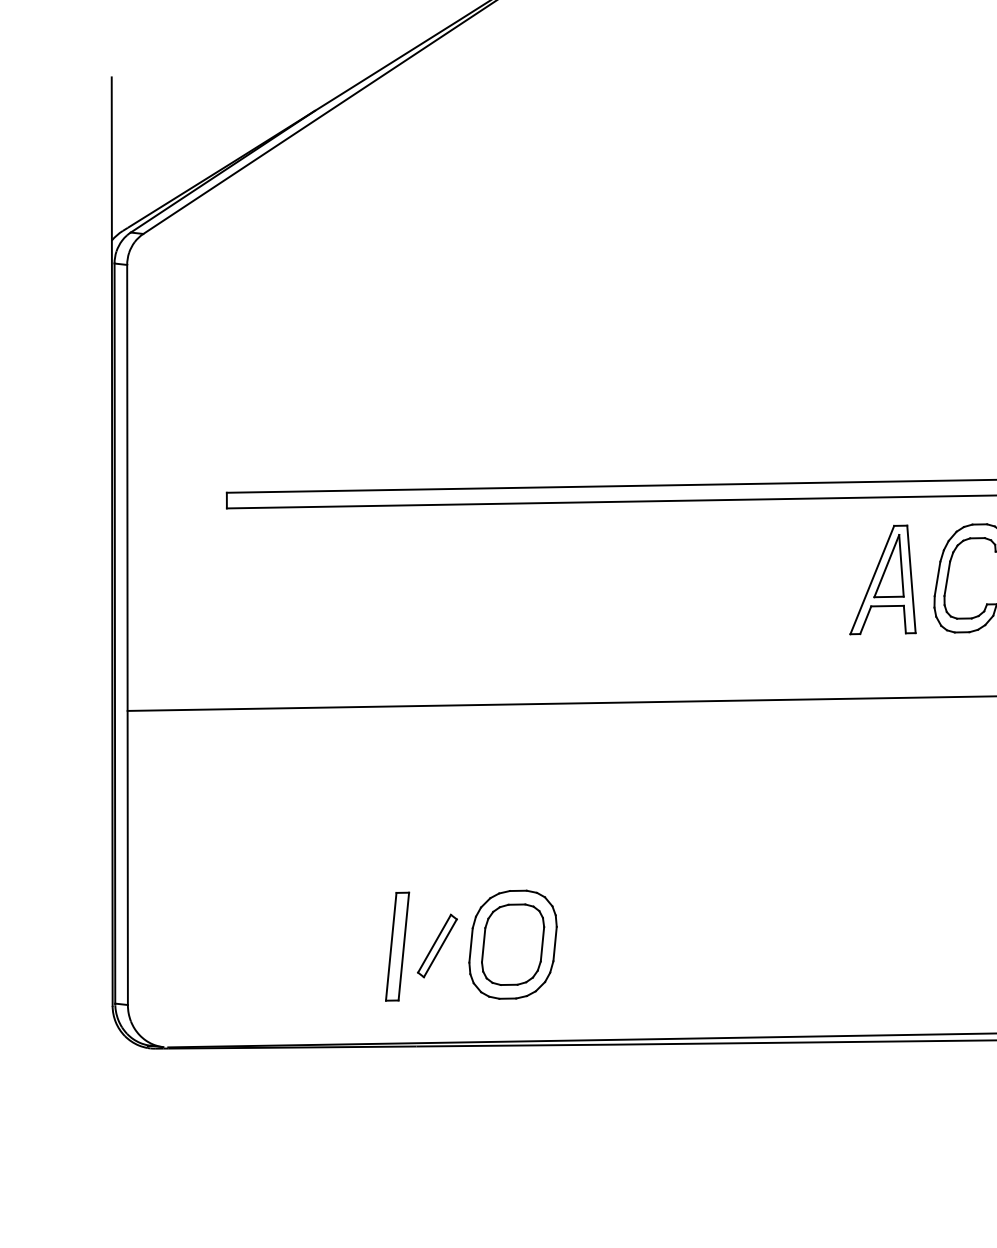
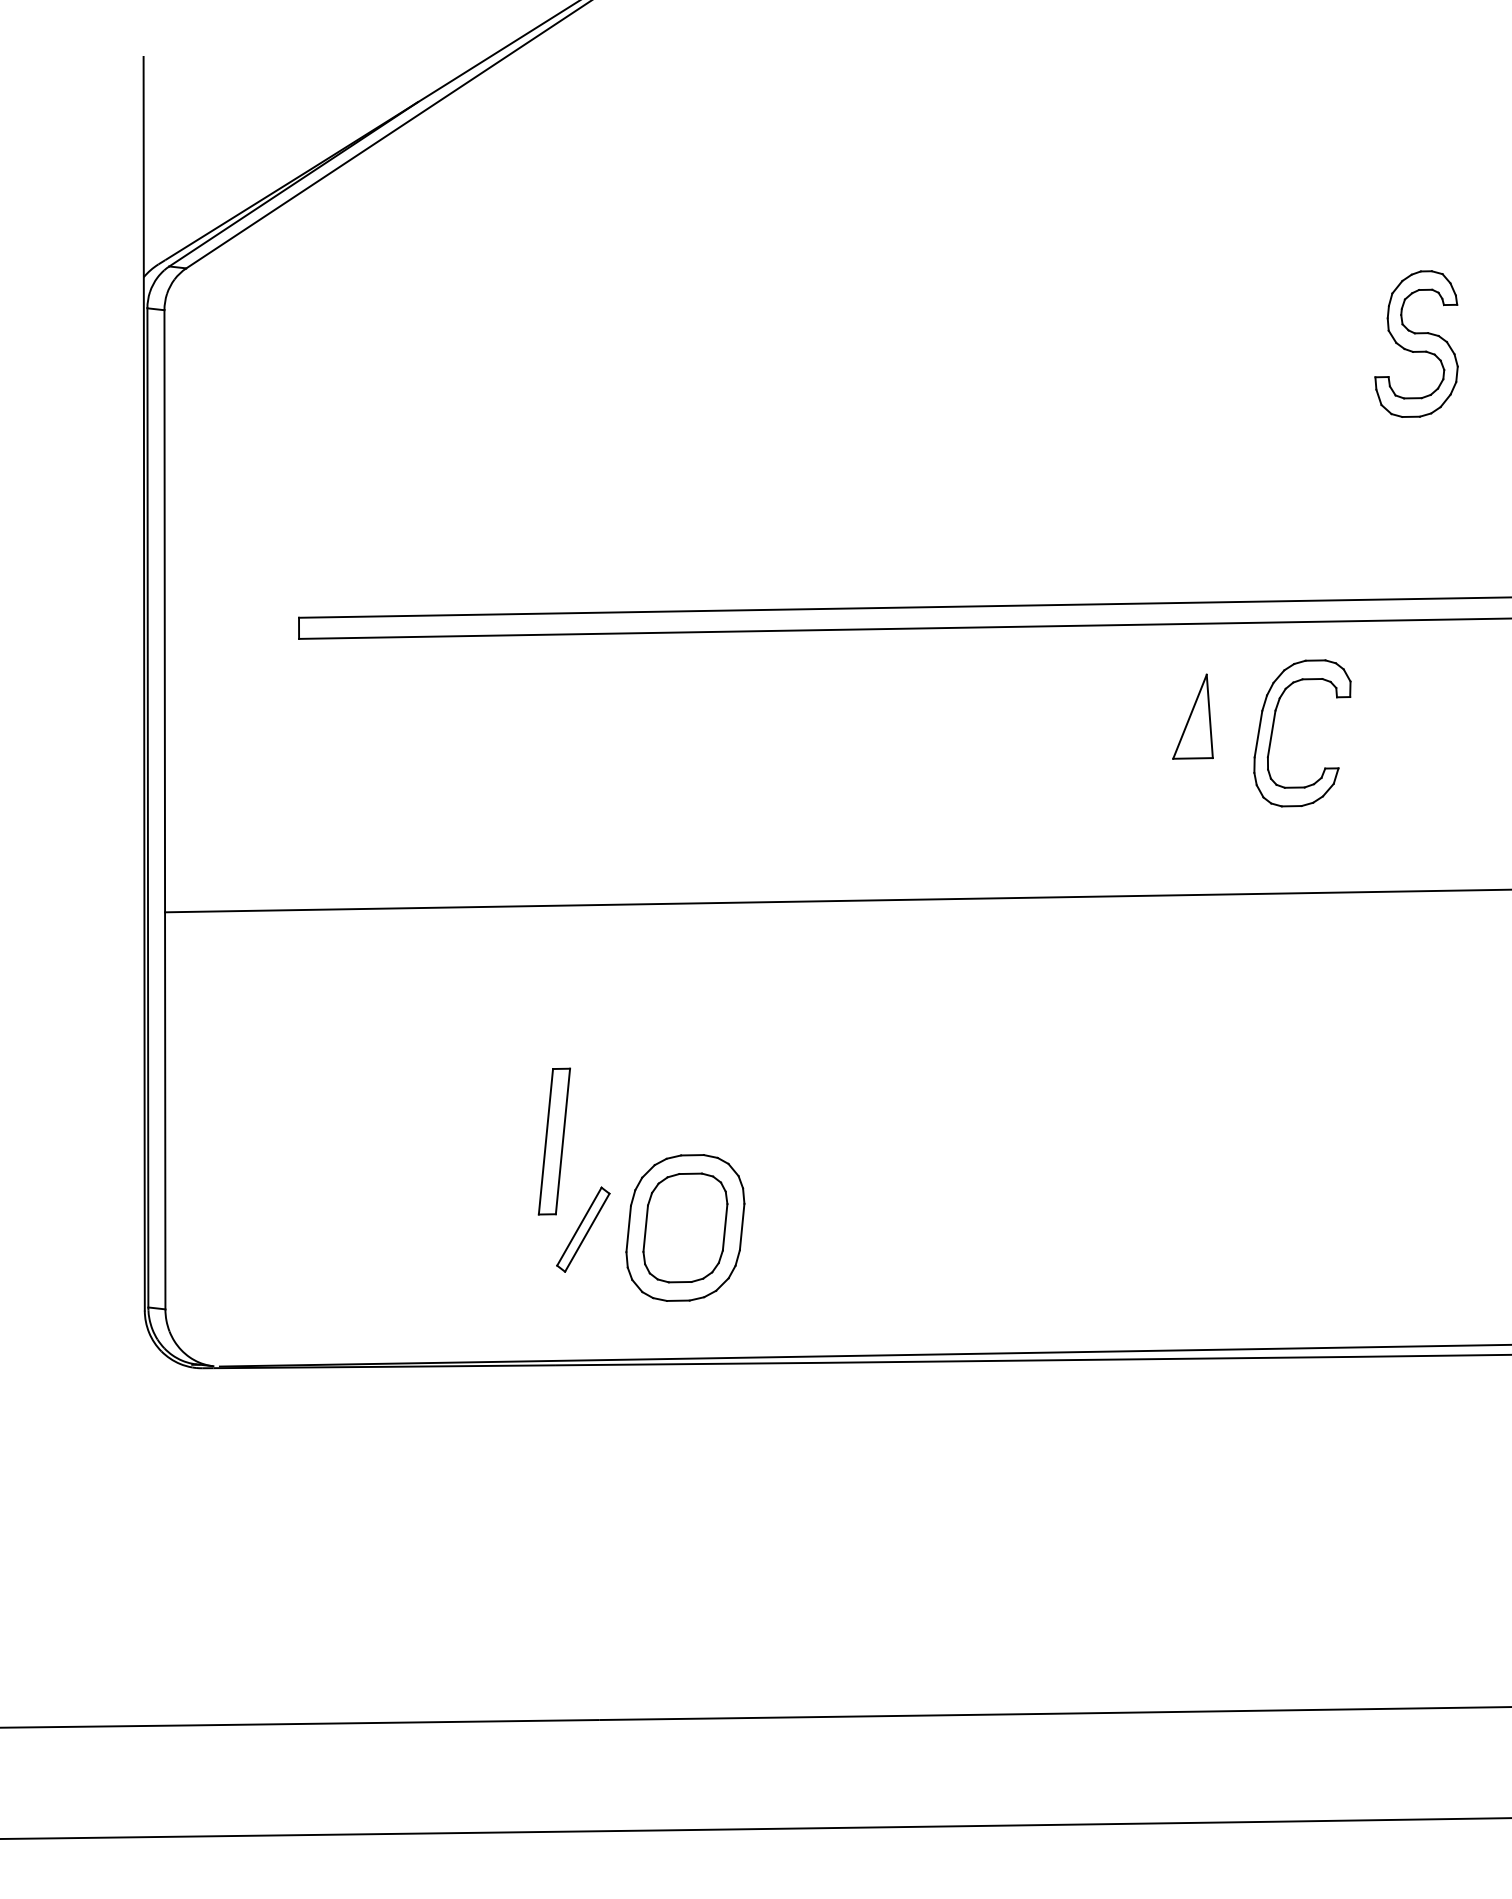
part: (882, 579) -> (1184, 735), removed
part: (396, 946) -> (553, 1141), moved

